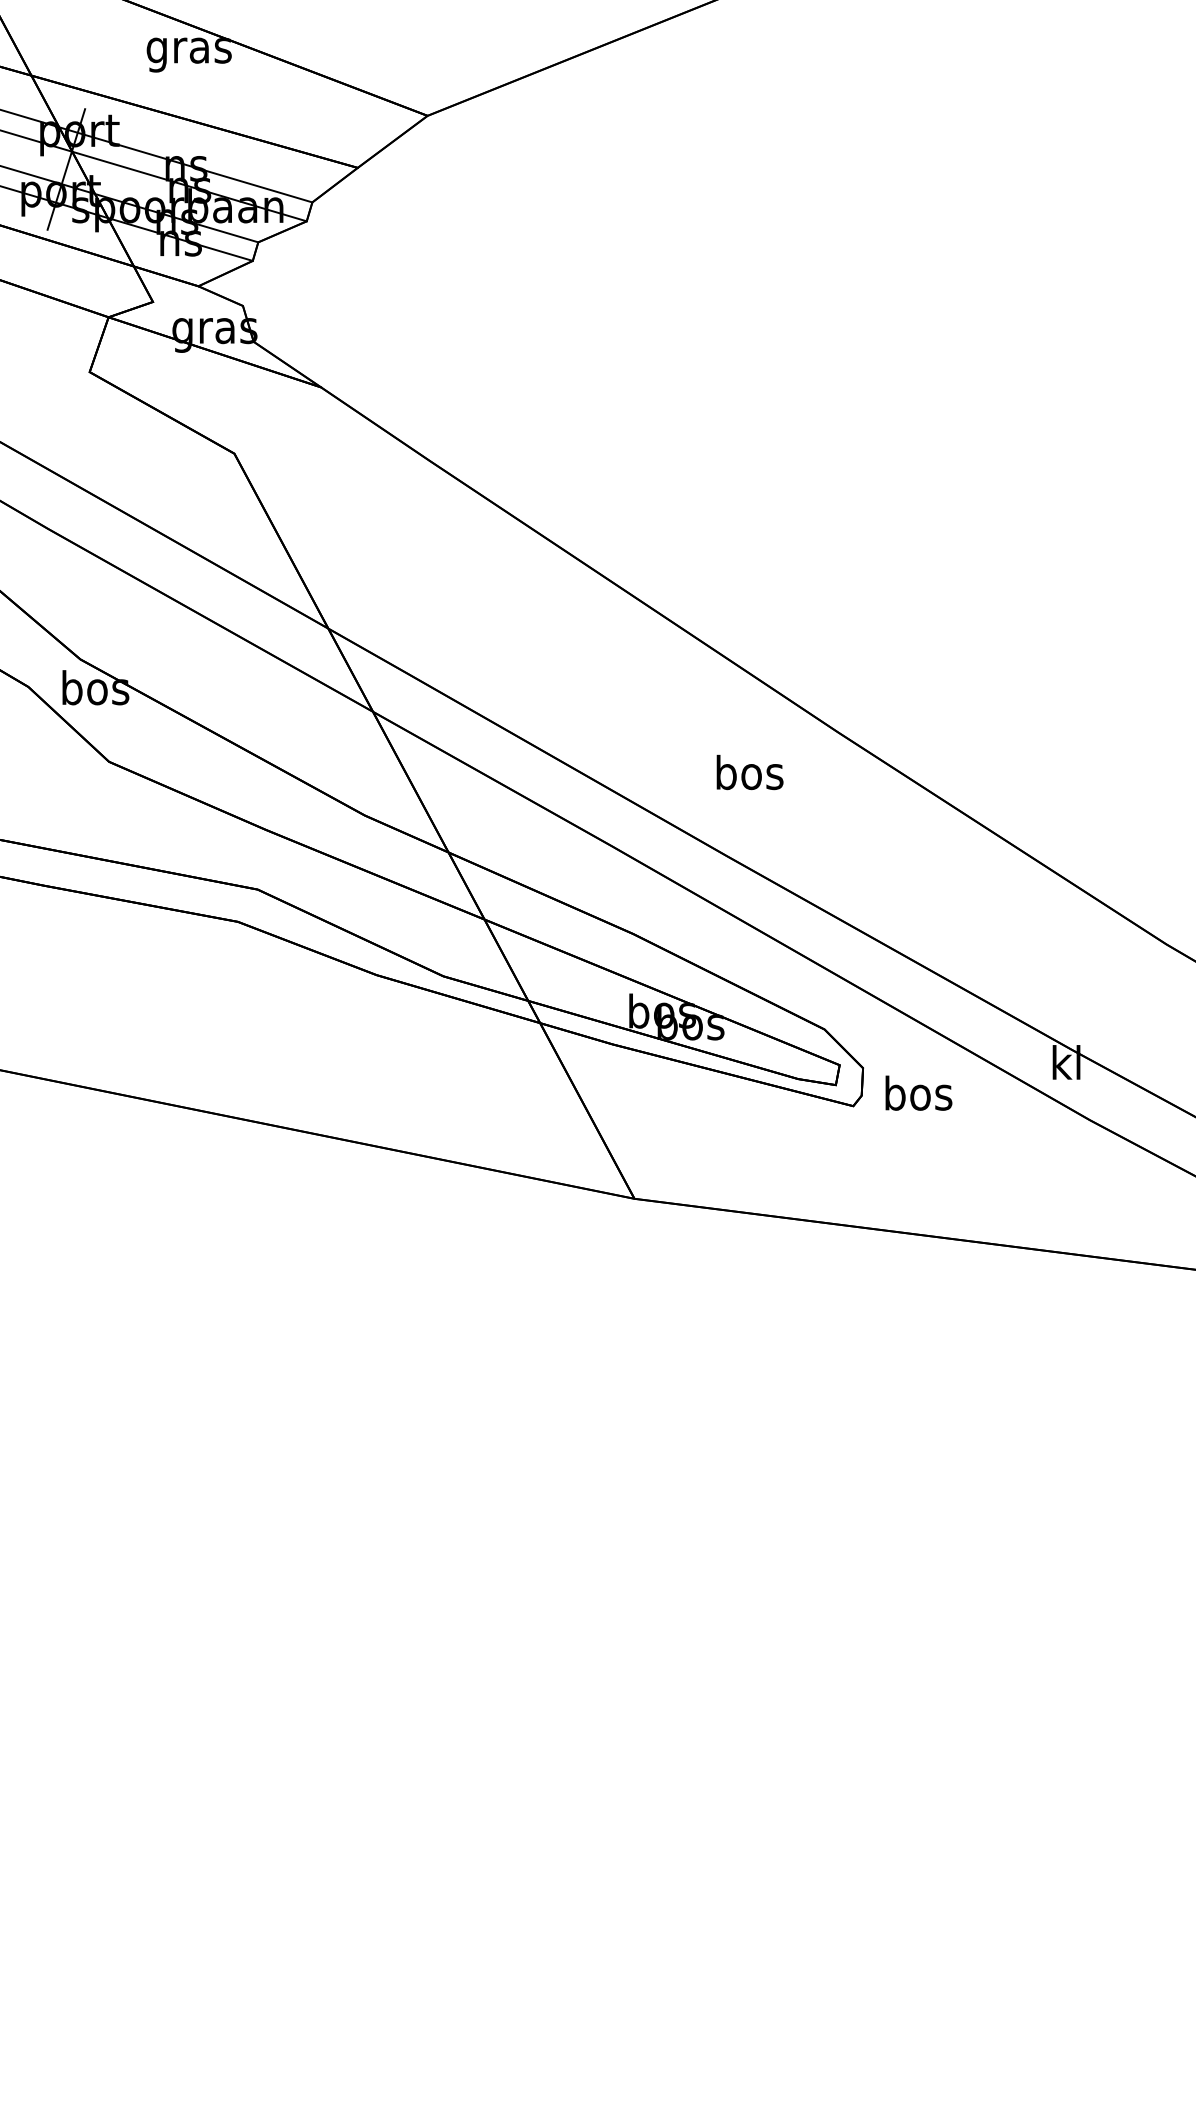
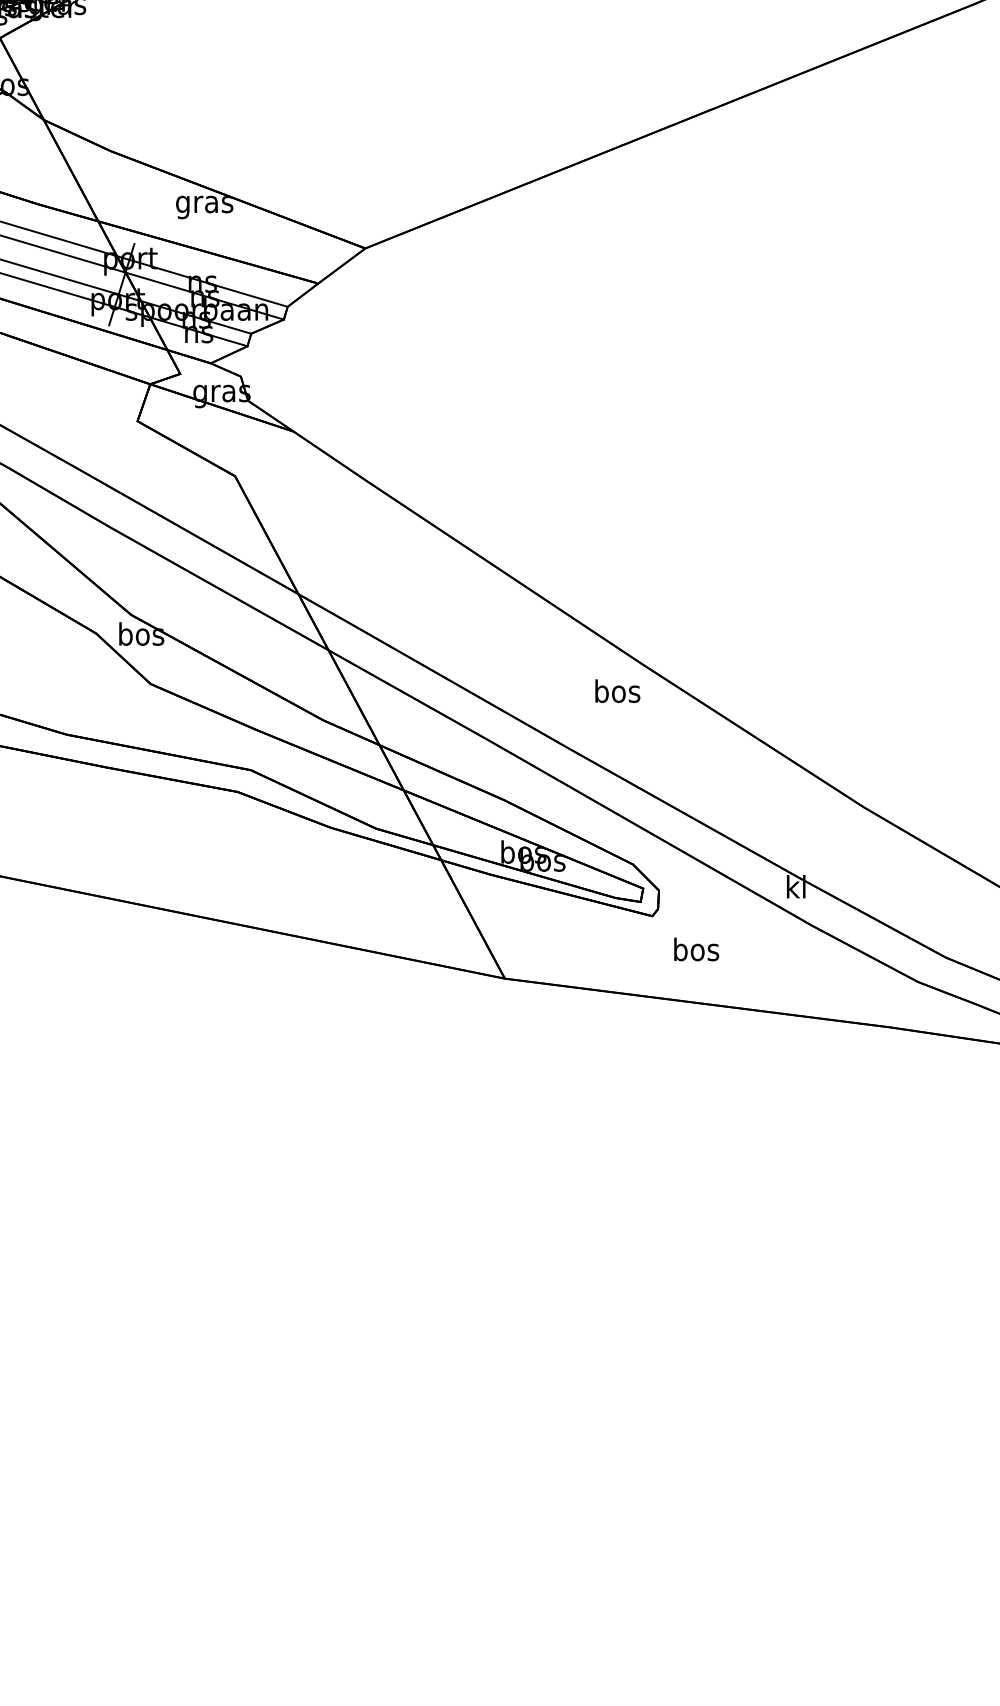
text: (749, 771) -> (617, 690), moved
text: (918, 1093) -> (696, 949), moved

